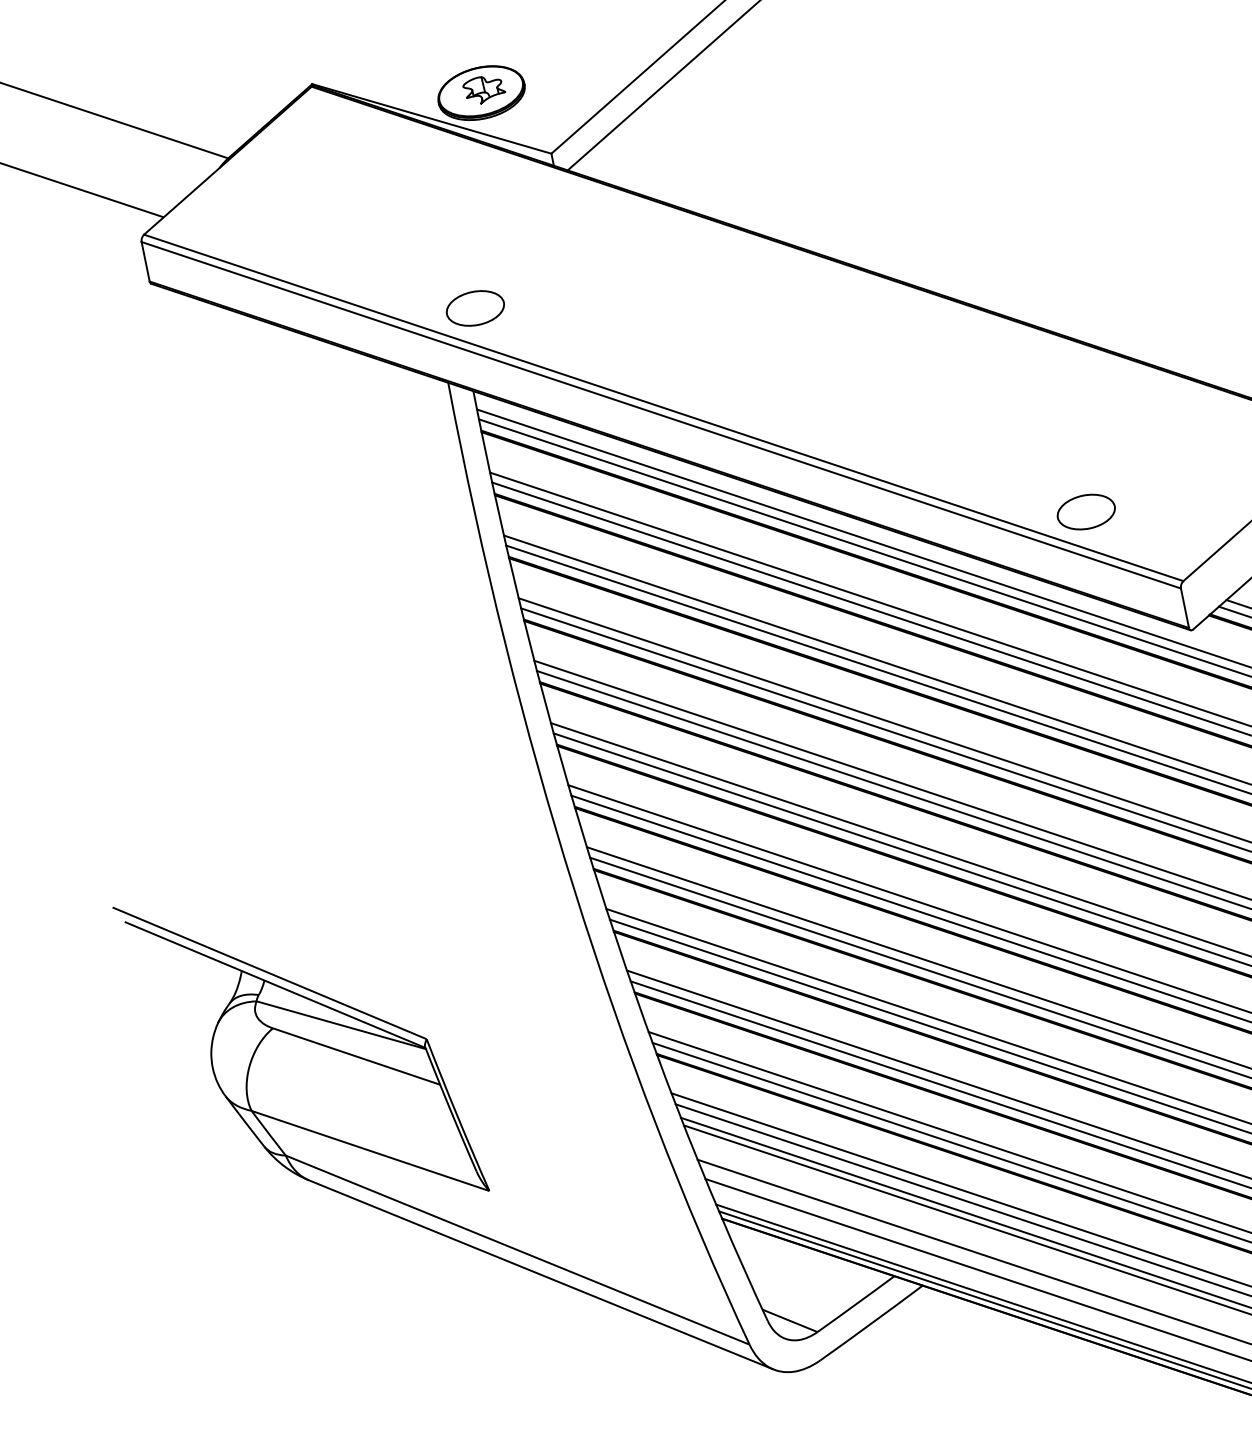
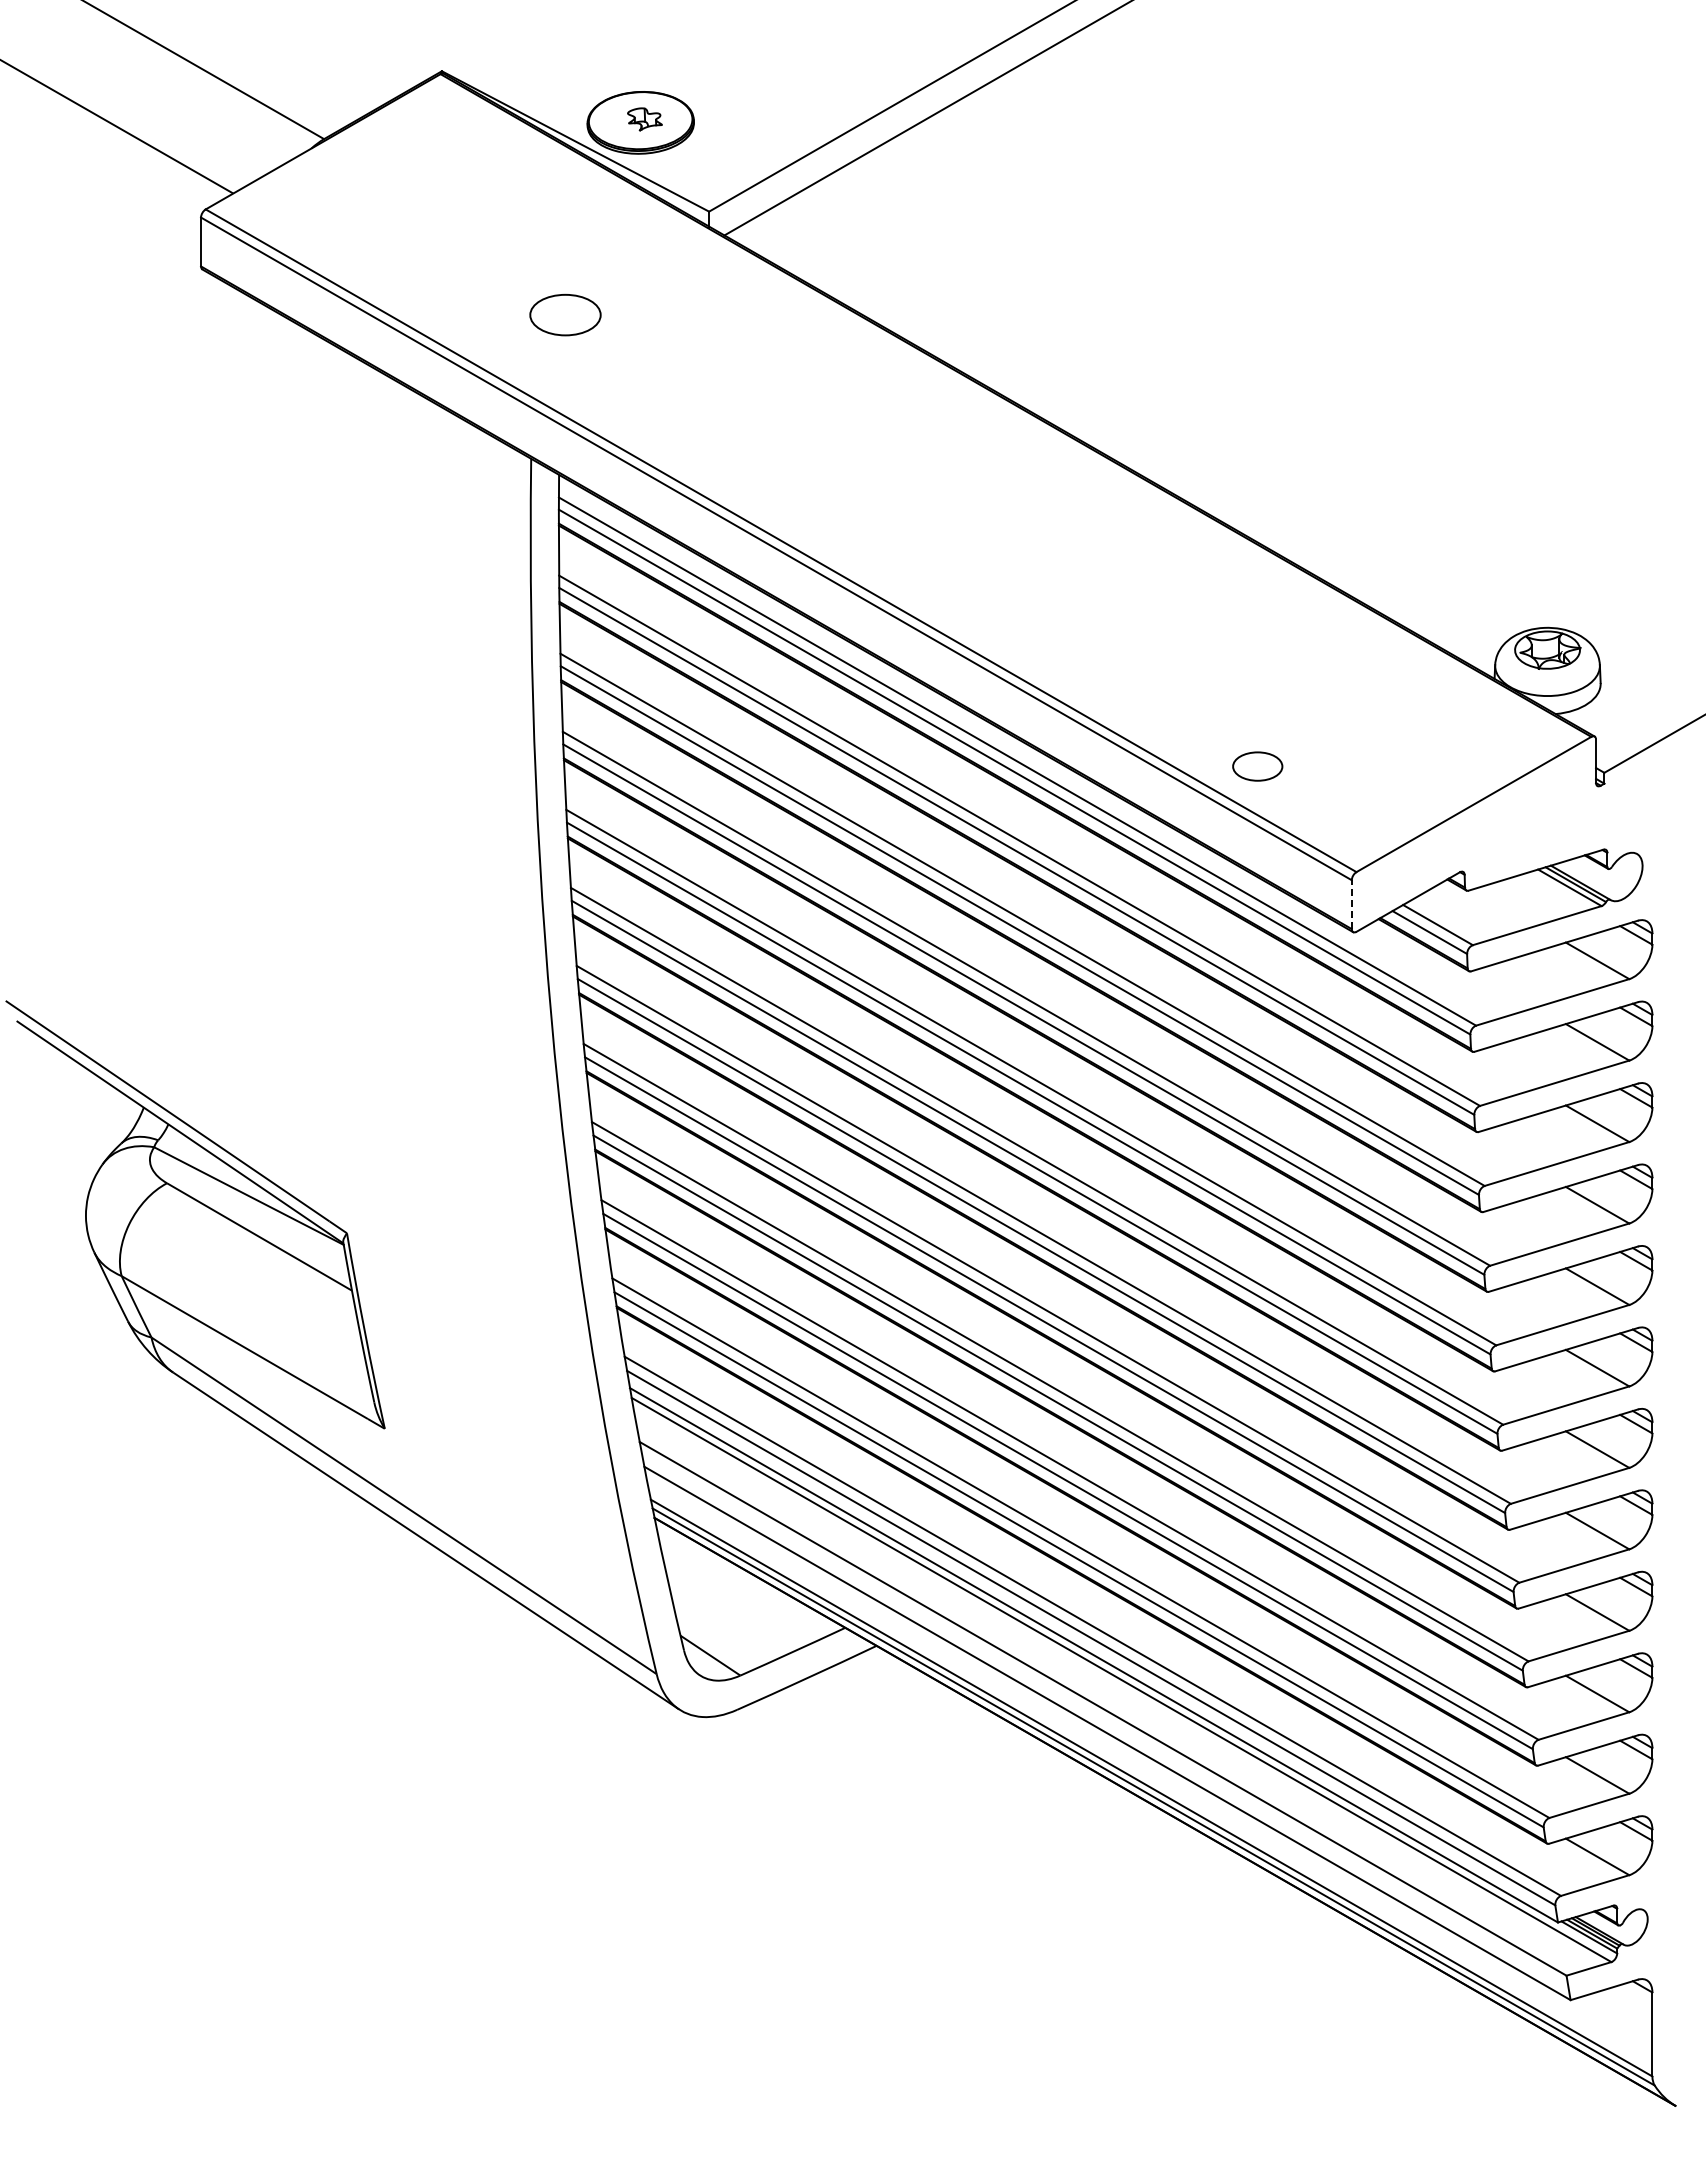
part: (484, 89) -> (644, 119), size x0.7
part: (475, 307) -> (565, 314), moved
part: (1086, 512) -> (1257, 766), size x0.7
line: (1184, 608) -> (1351, 904), solid -> dashed

